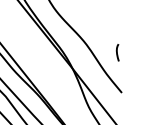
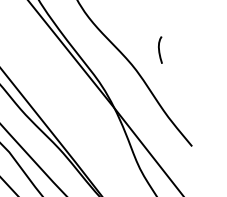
curve: (117, 52) -> (159, 49), moved

